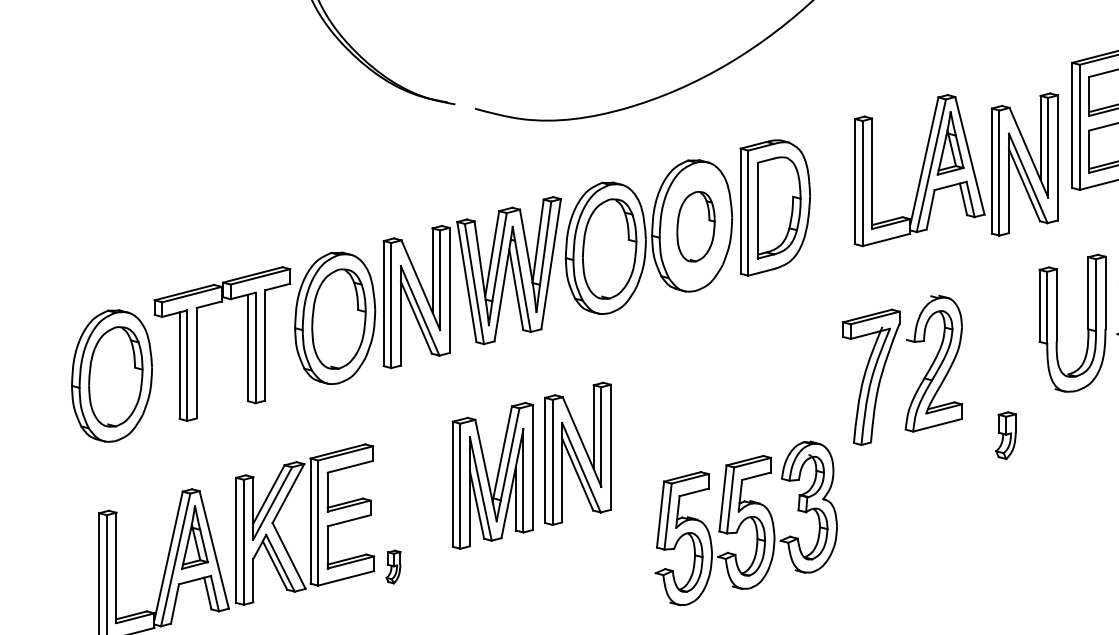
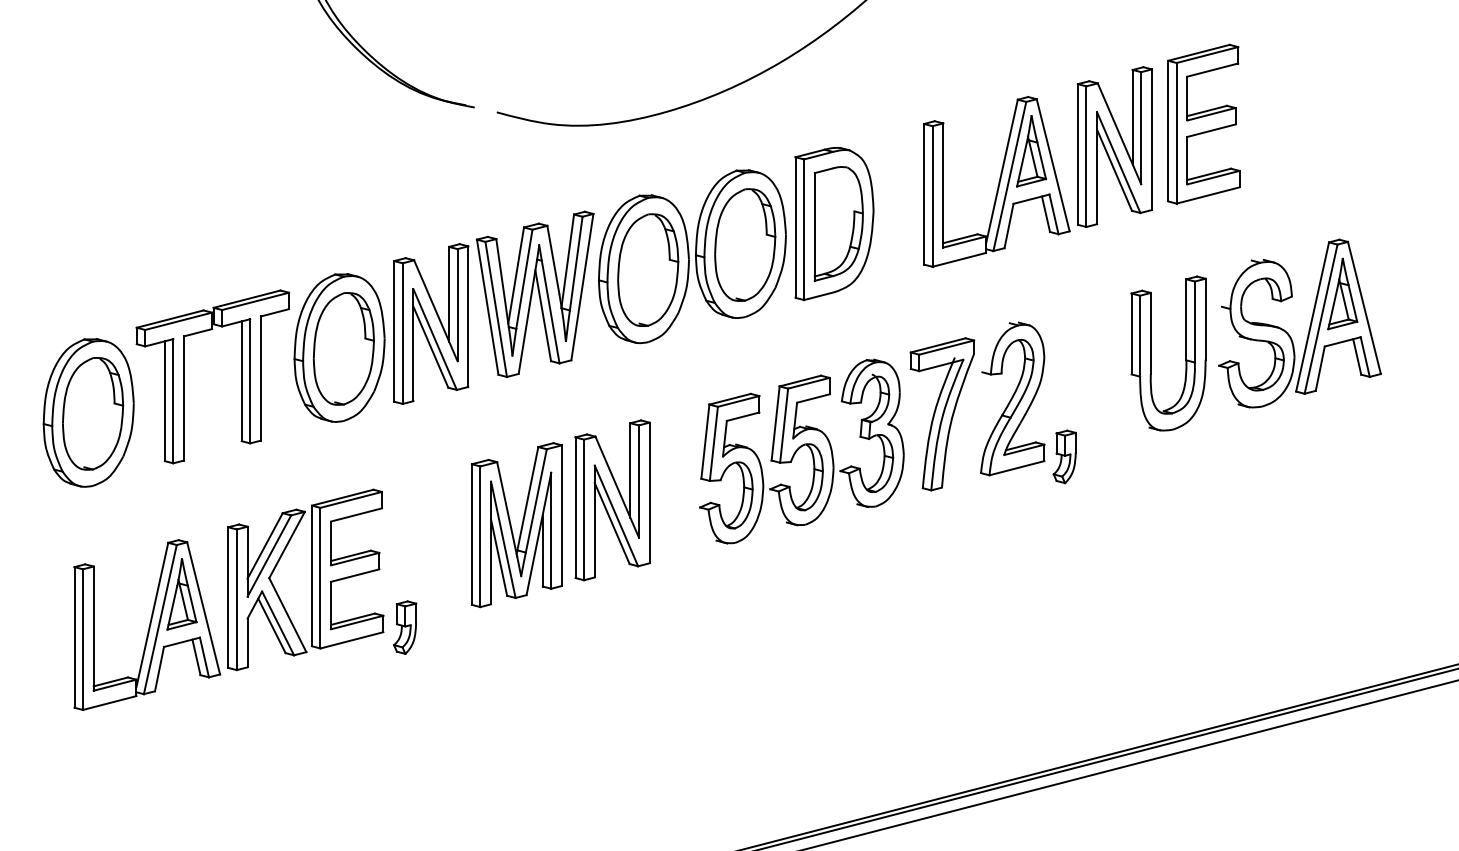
part: (1024, 164) -> (1114, 146), moved
part: (696, 226) -> (745, 244), size x1.43
part: (1005, 435) -> (1064, 456), moved
part: (746, 523) -> (801, 451), moved
part: (393, 566) -> (405, 627), size x1.43

